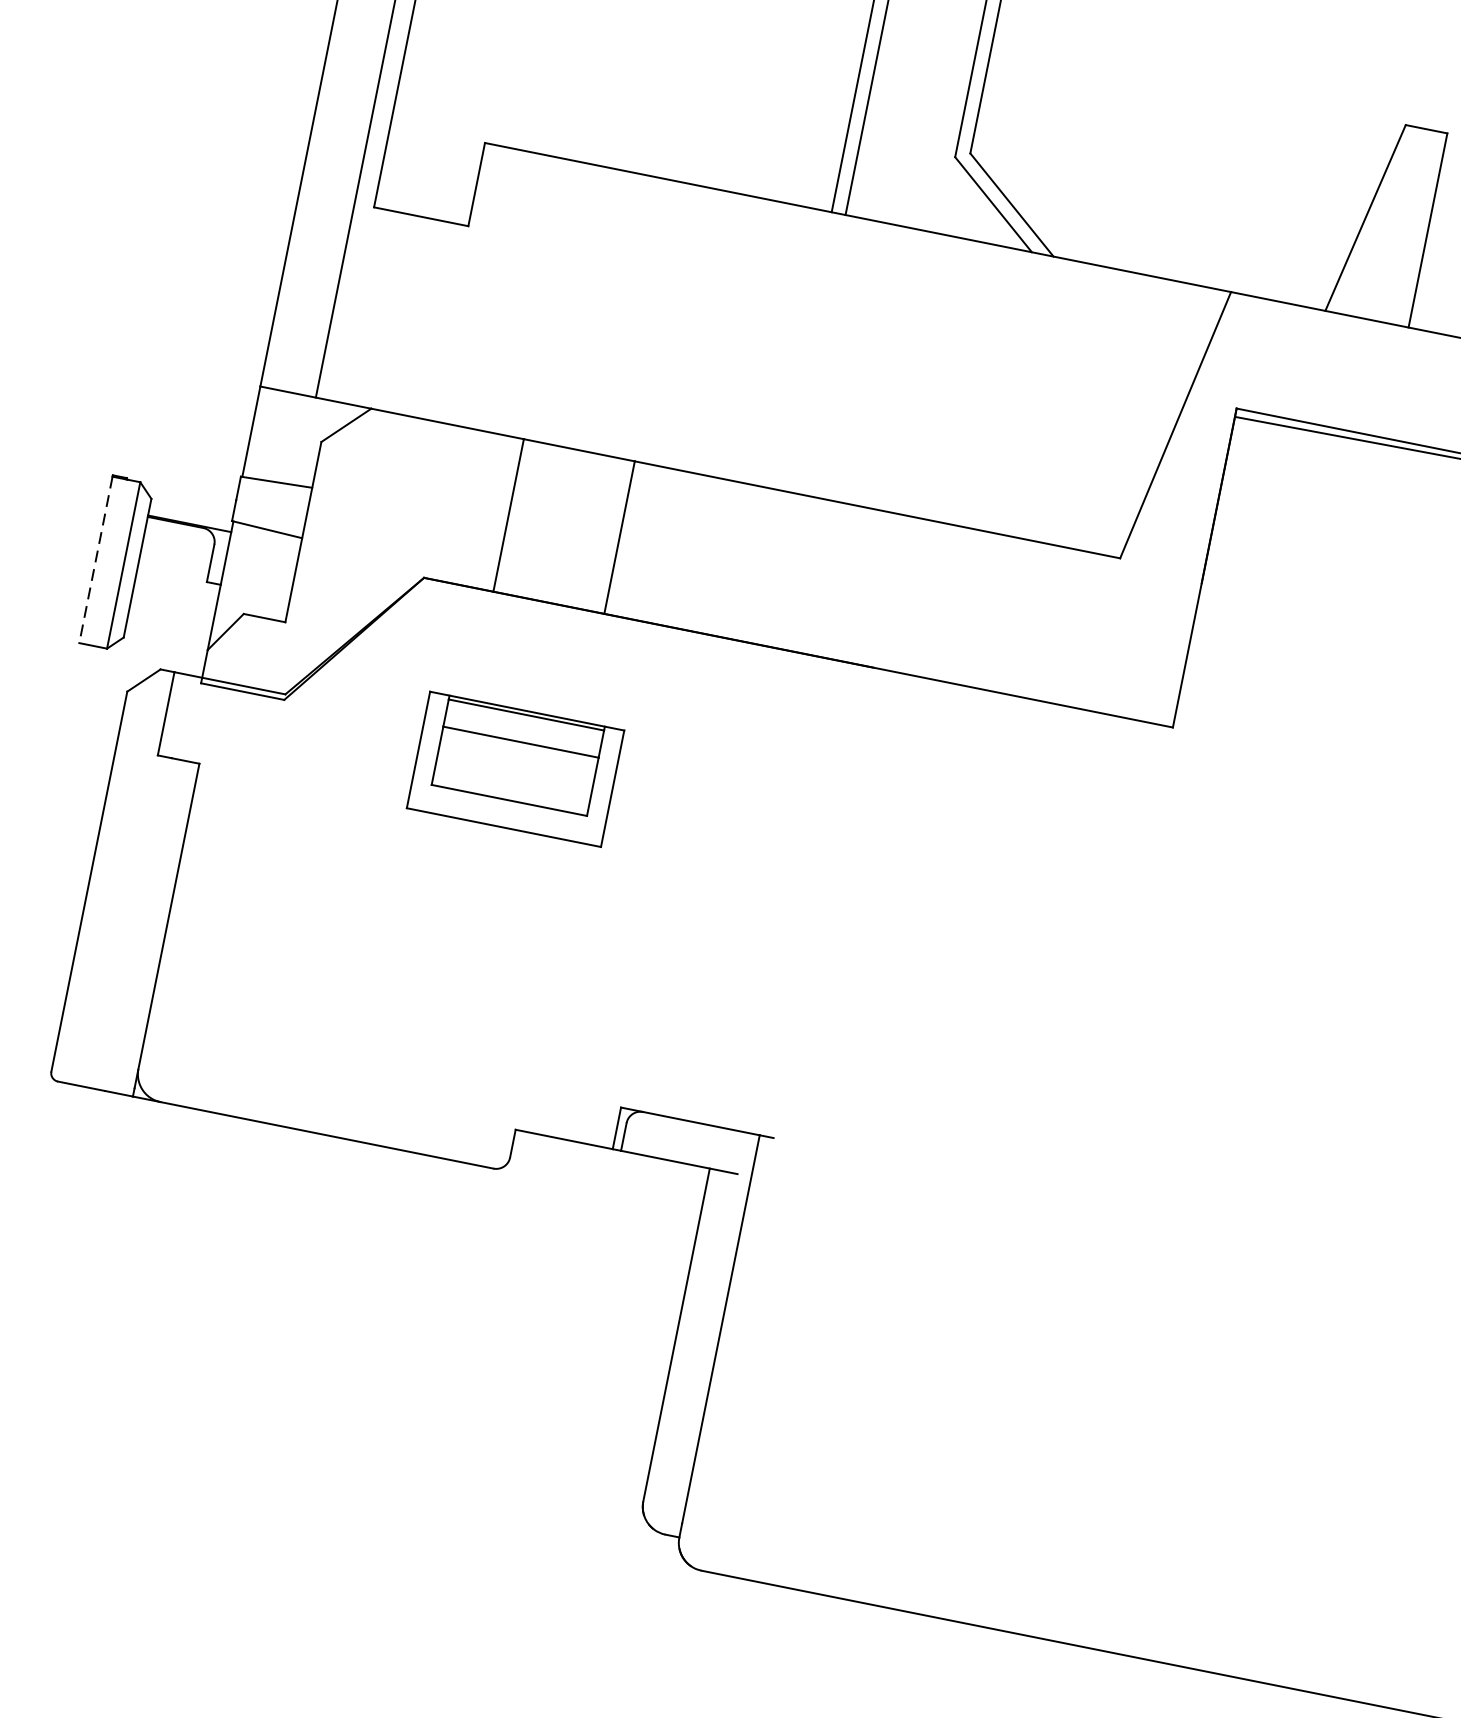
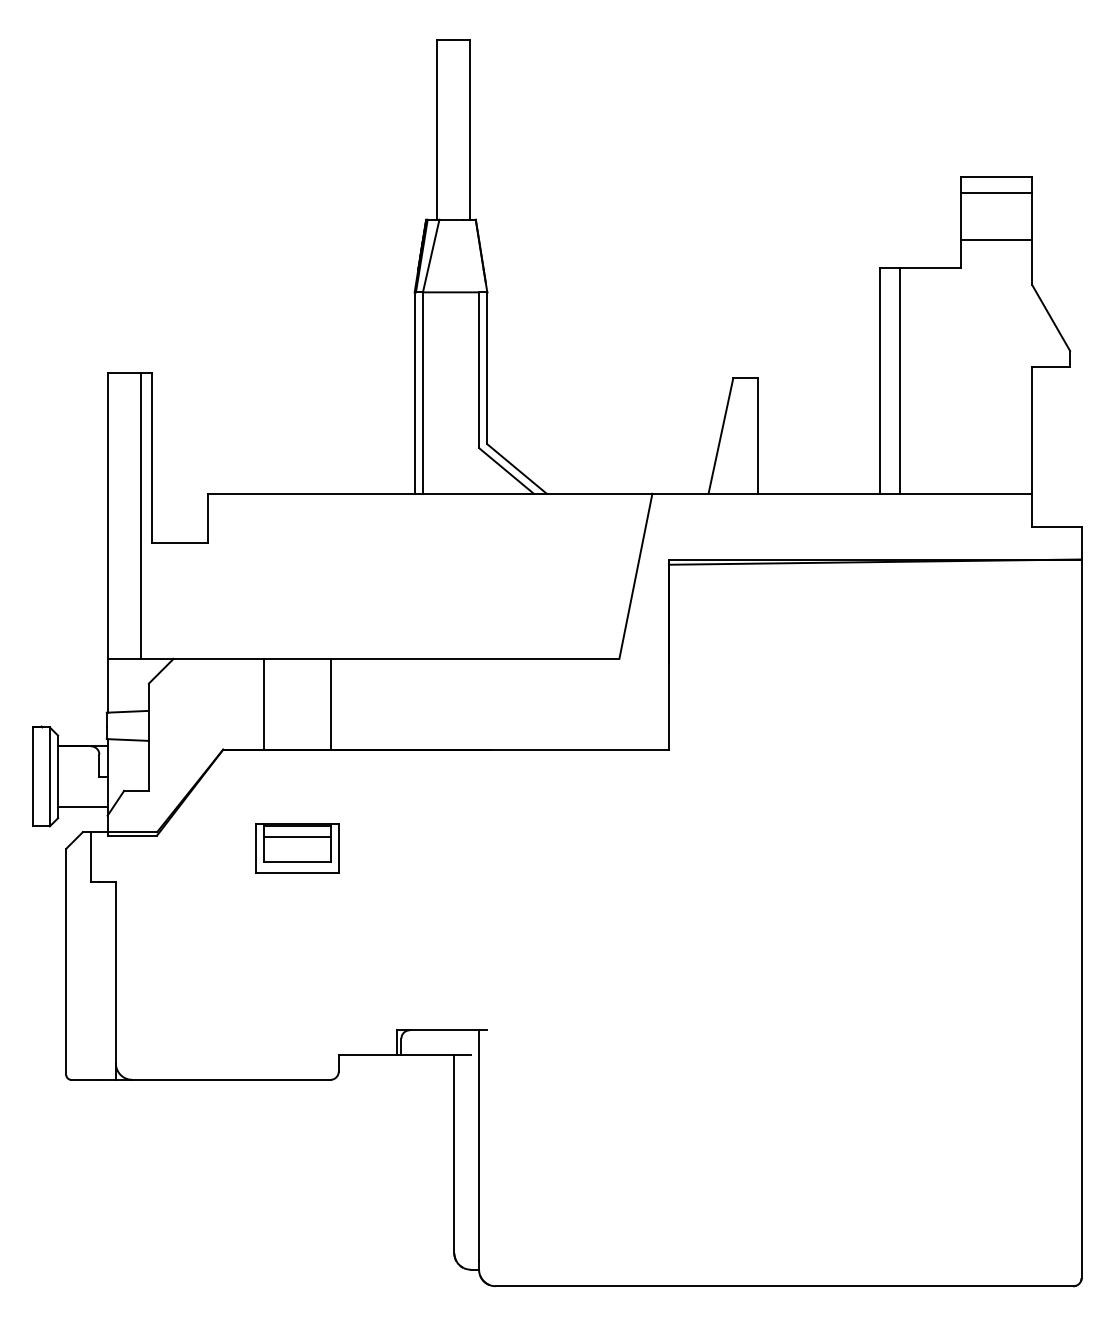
line: (96, 559) -> (33, 776), dashed -> solid
line: (168, 627) -> (82, 807), added
part: (515, 768) -> (297, 848), size x0.71

